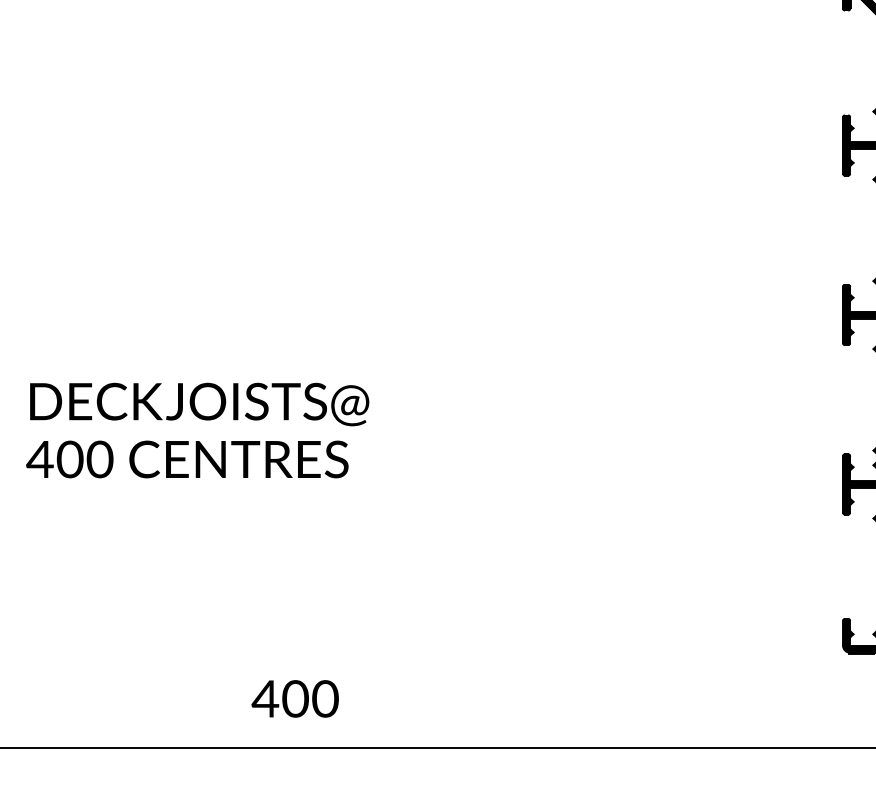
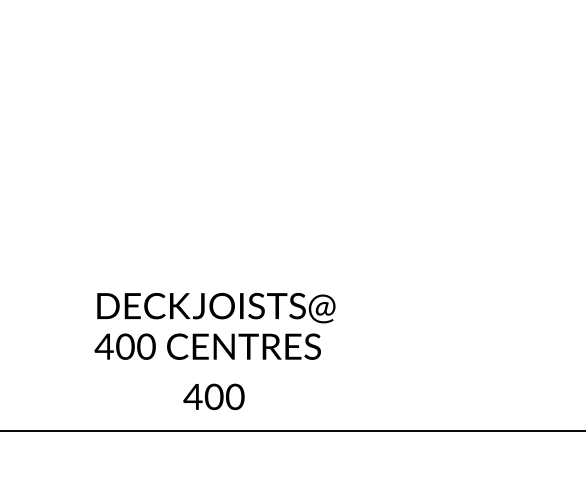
text: (197, 430) -> (214, 326), moved
text: (294, 698) -> (213, 396), moved

